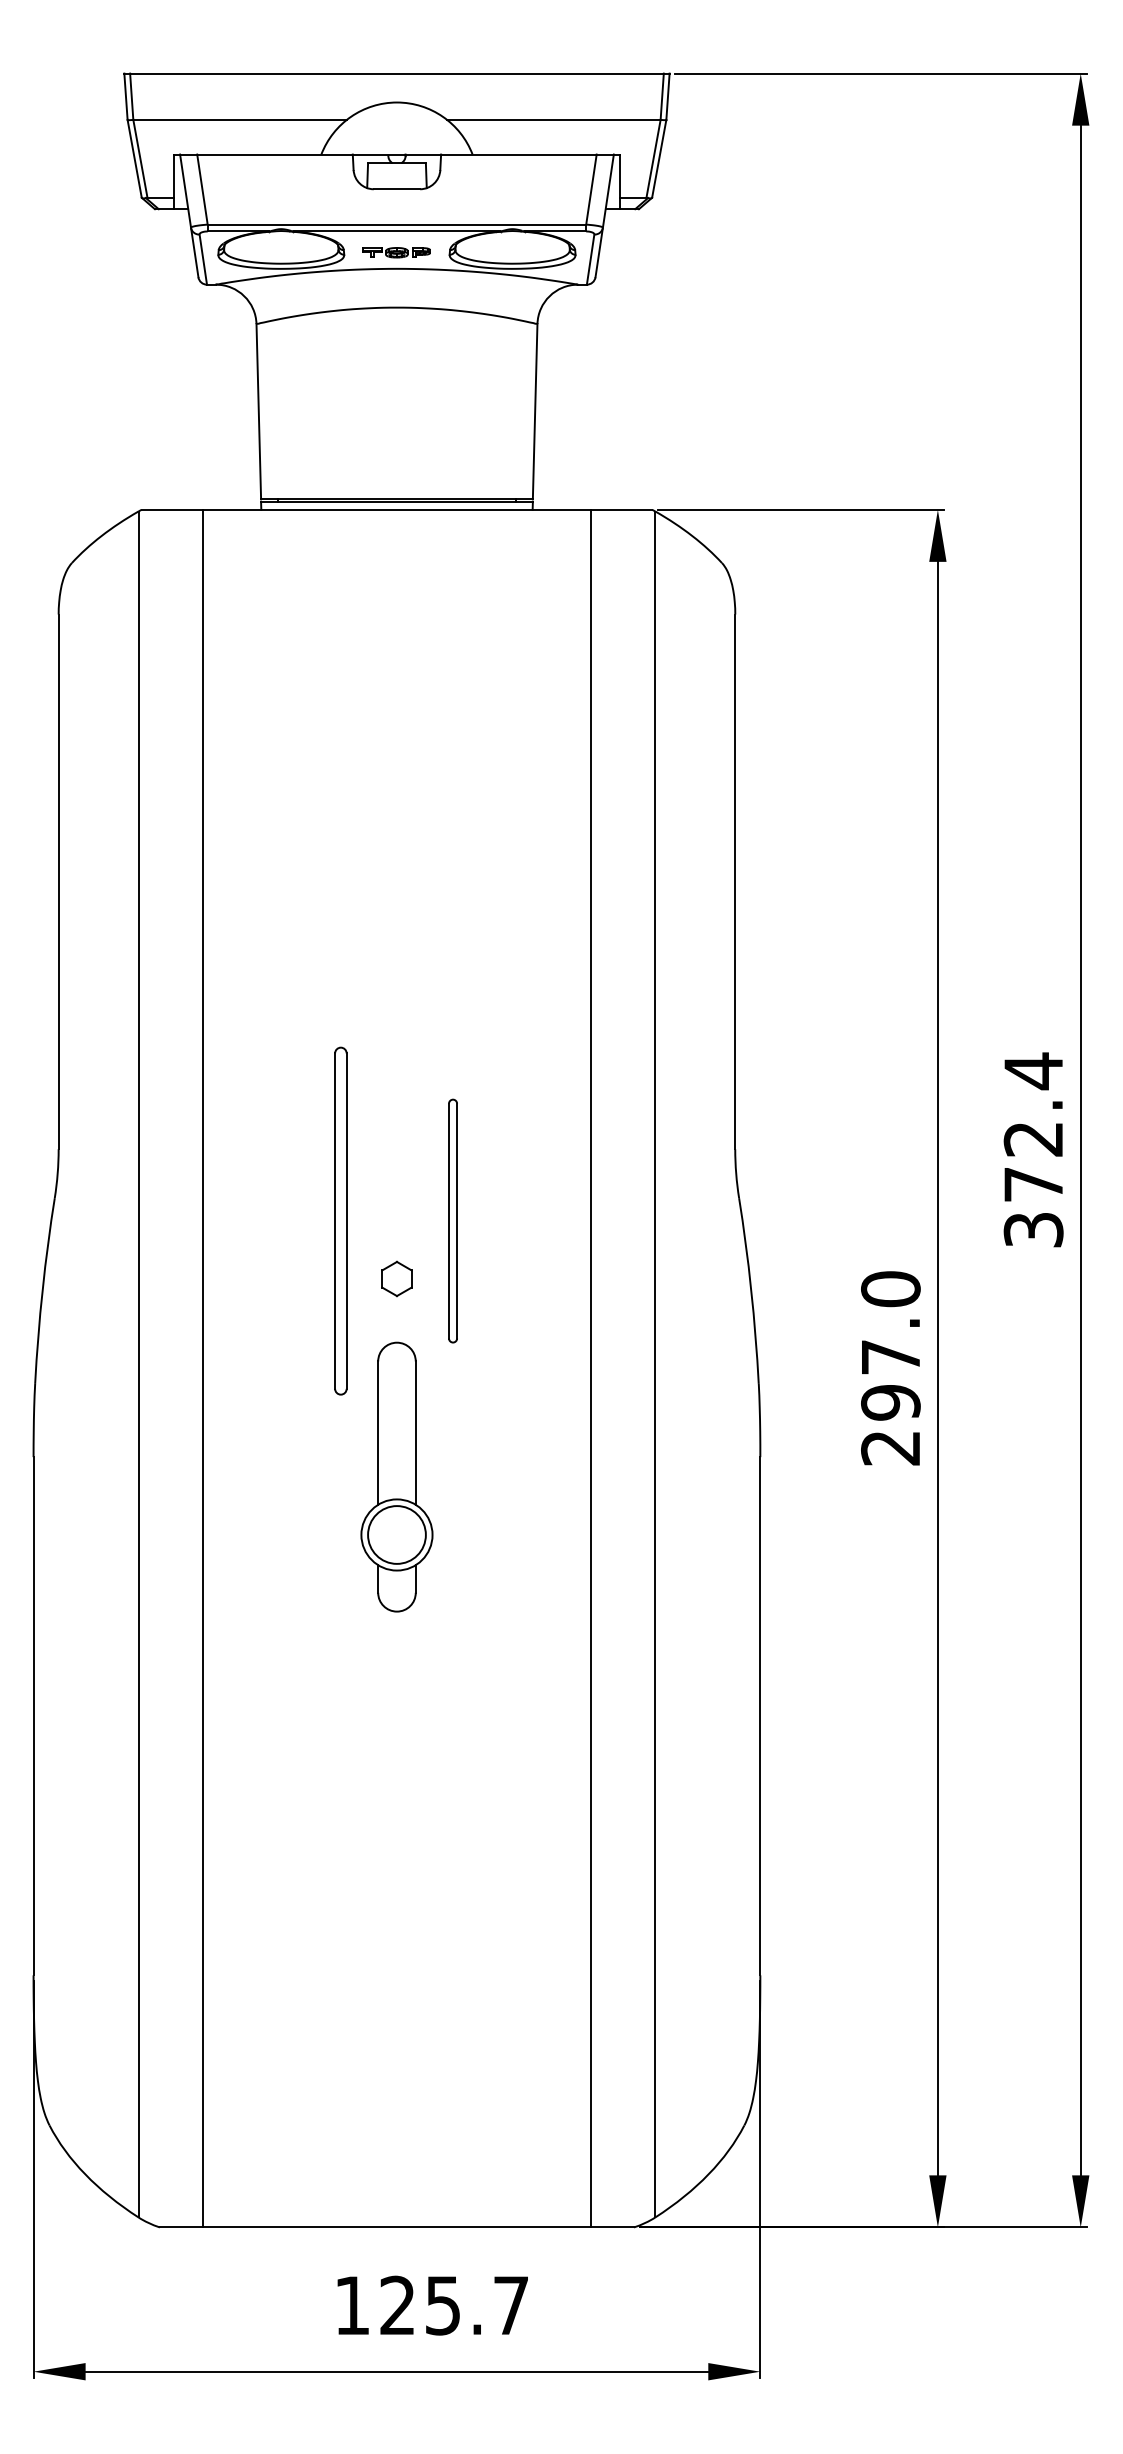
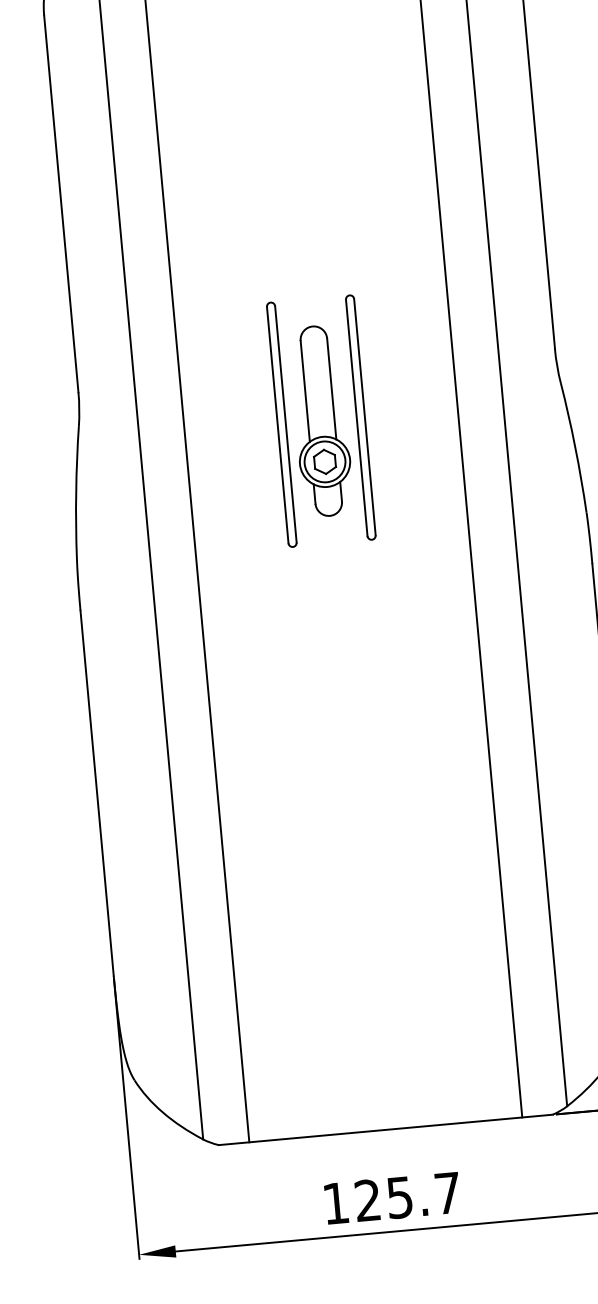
part: (452, 1220) -> (360, 417), size x1.43
part: (396, 1476) -> (320, 420), moved
text: (432, 2305) -> (392, 1198), moved

